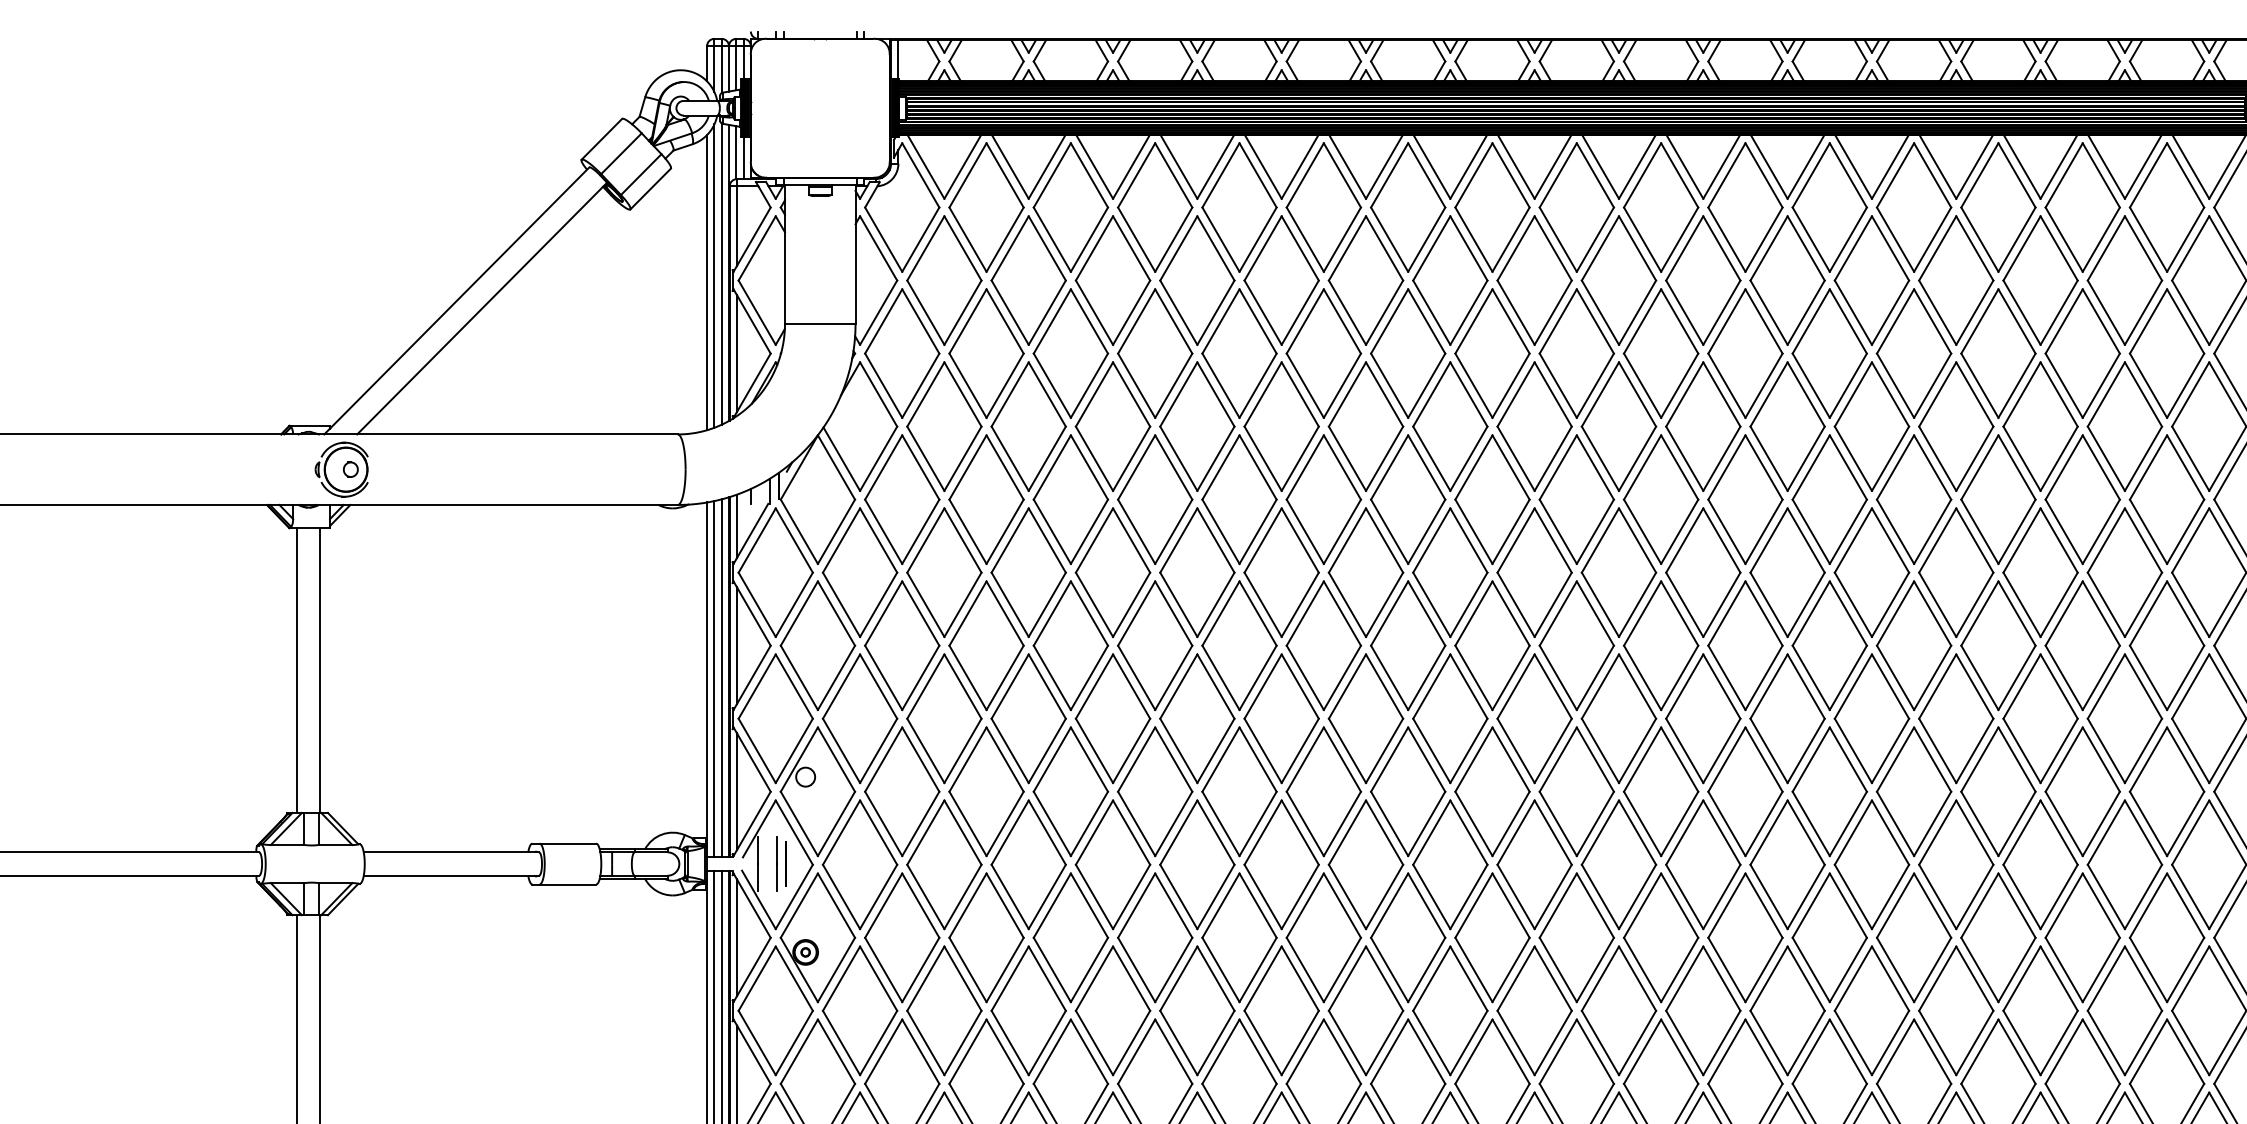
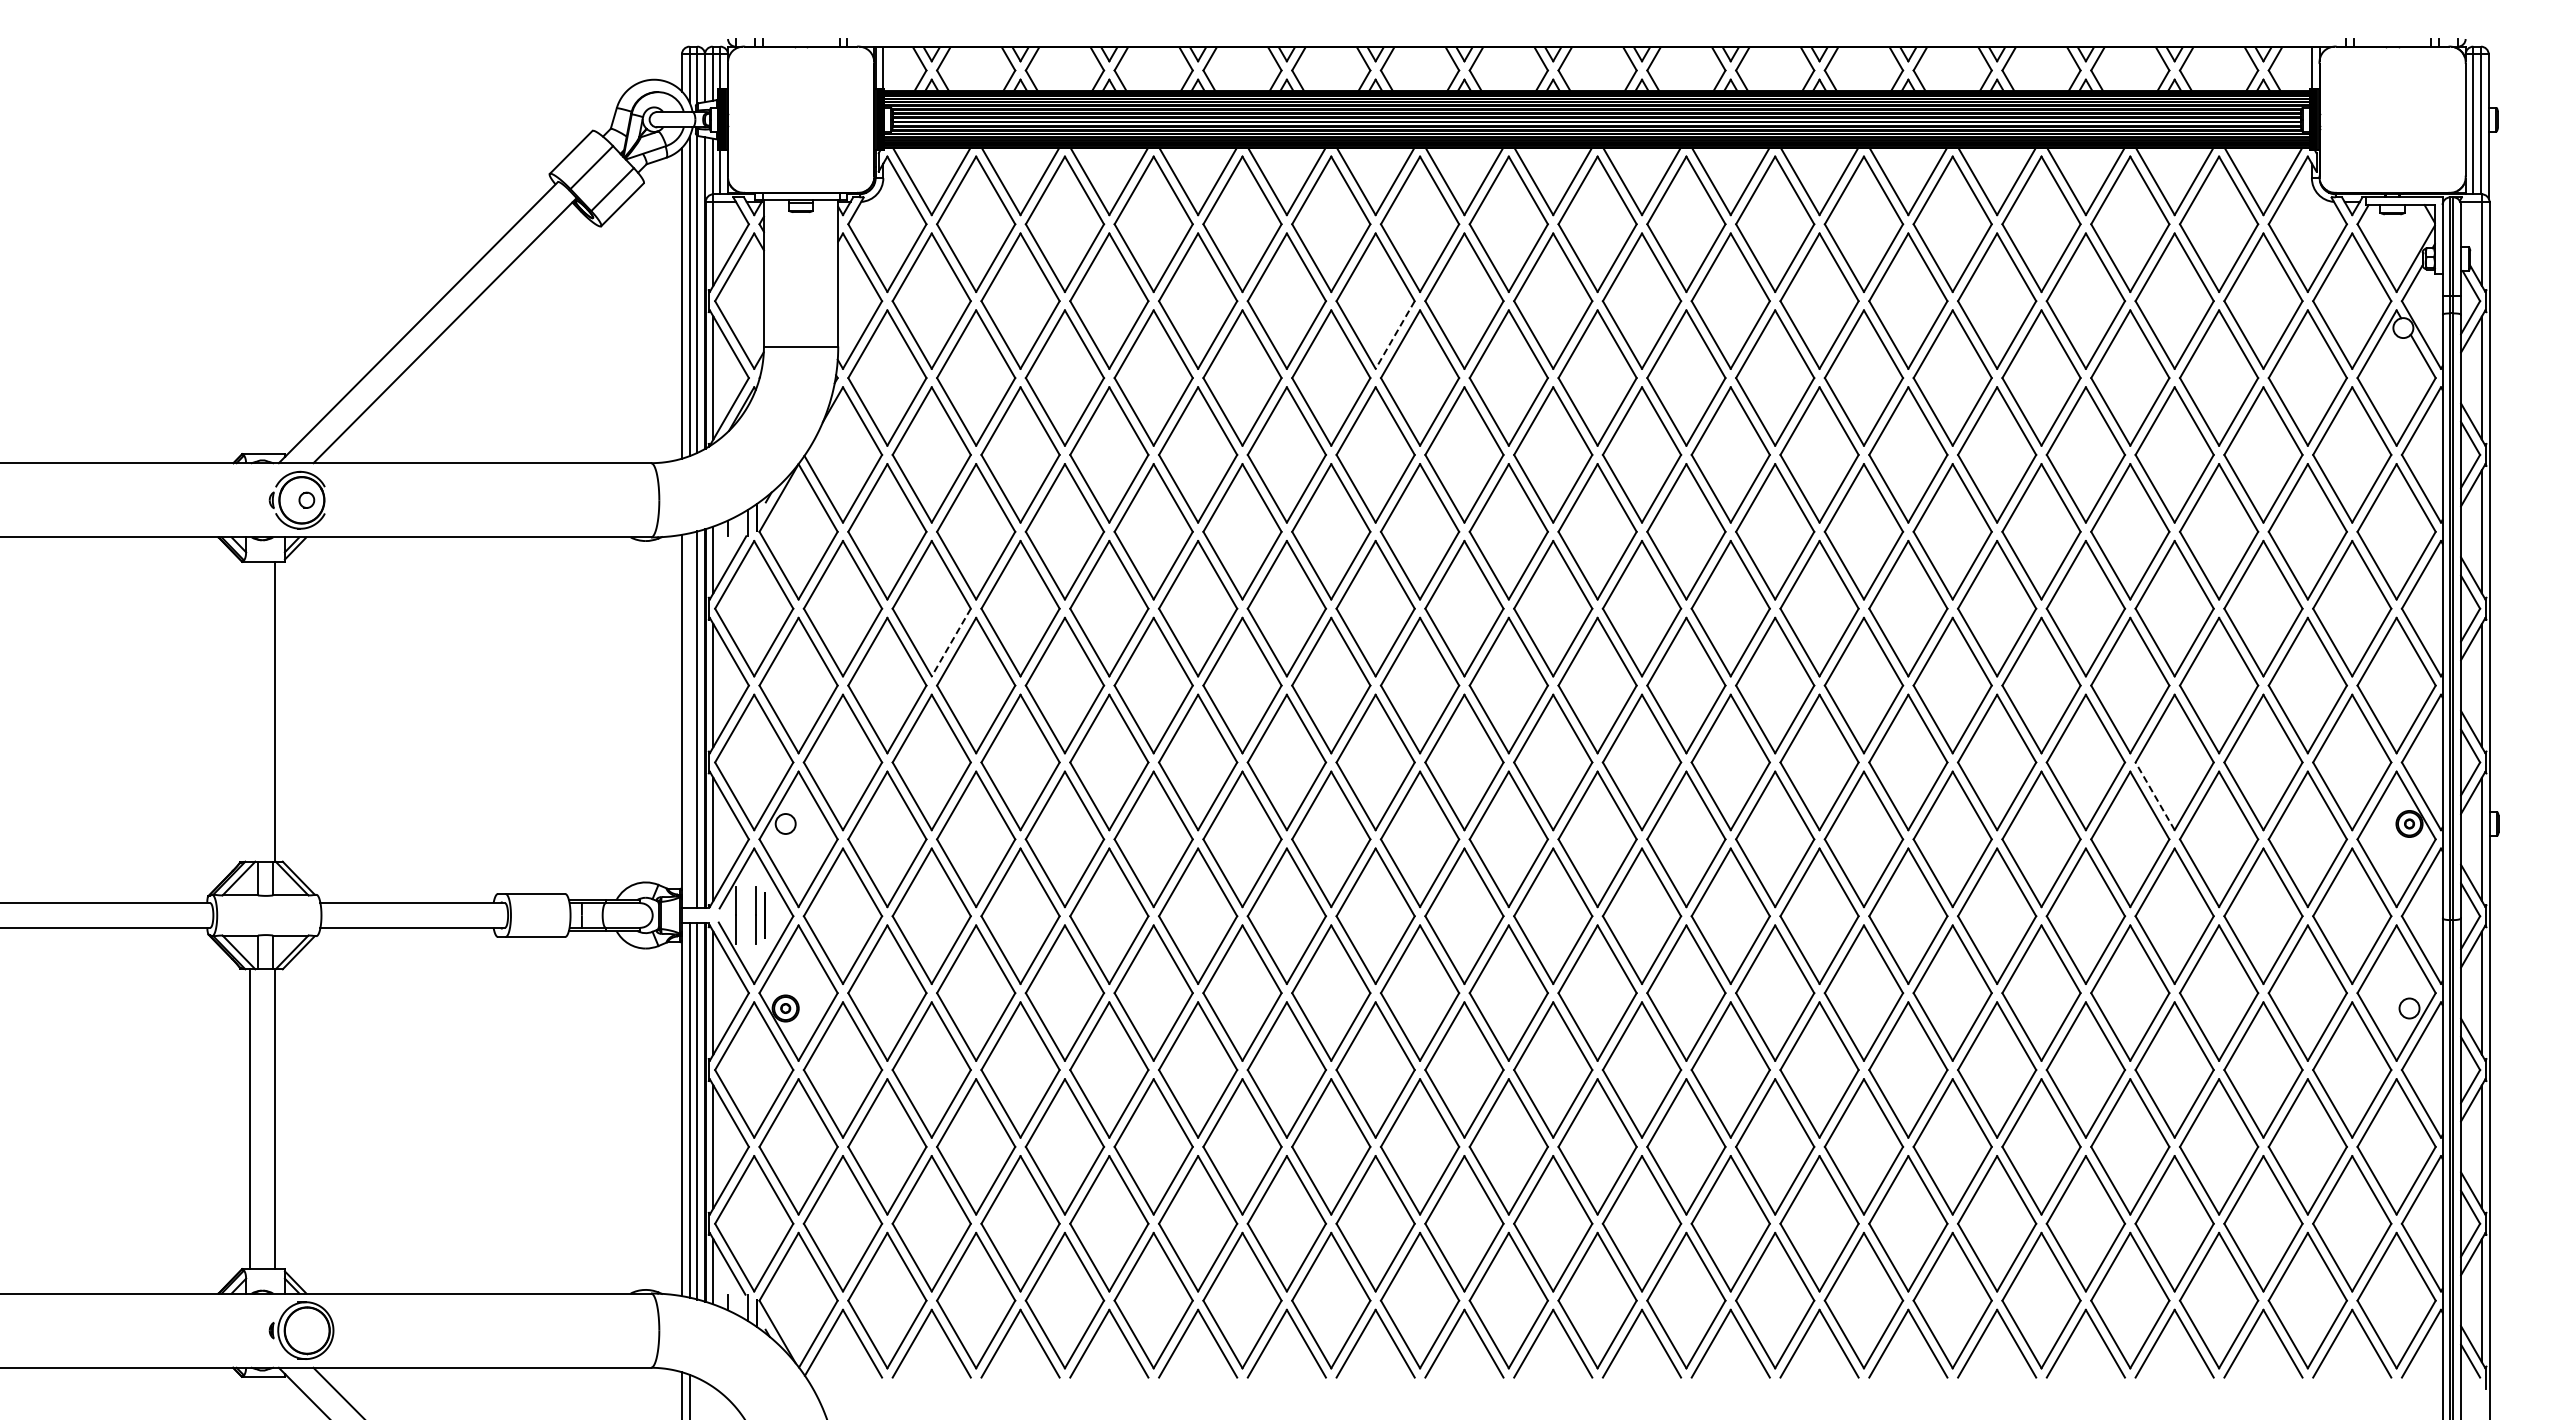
line: (1383, 313) -> (1394, 335), solid -> dashed
line: (963, 604) -> (951, 642), solid -> dashed
line: (297, 670) -> (250, 711), removed
line: (714, 678) -> (689, 720), removed
line: (2105, 750) -> (2154, 795), solid -> dashed

